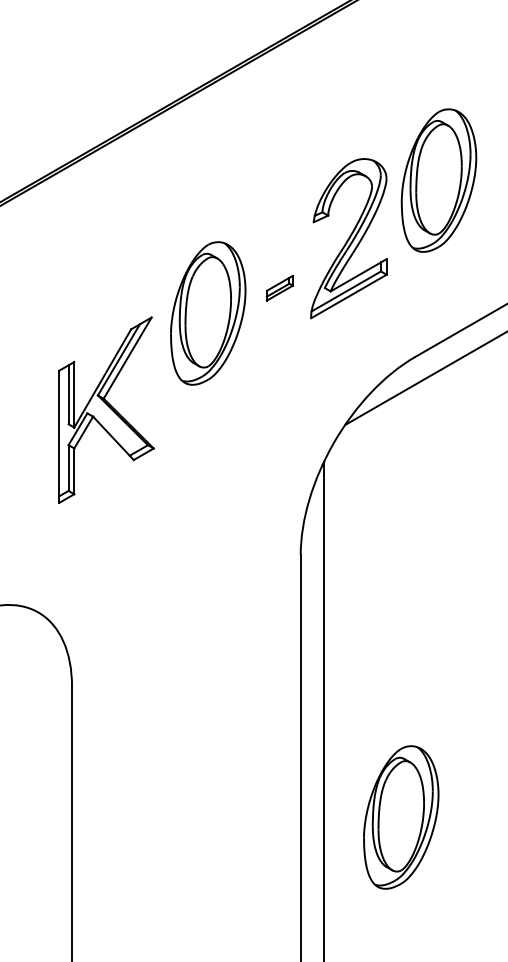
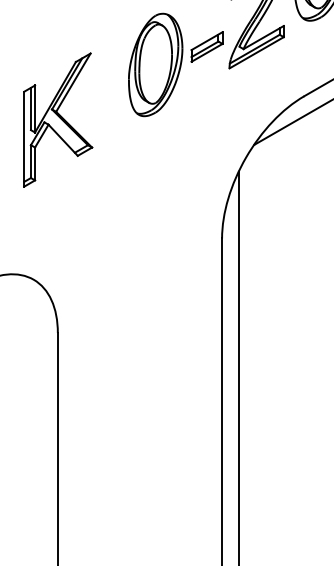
part: (279, 287) -> (206, 46), size x1.67
part: (106, 409) -> (58, 119), moved
part: (401, 817) -> (294, 426), removed

